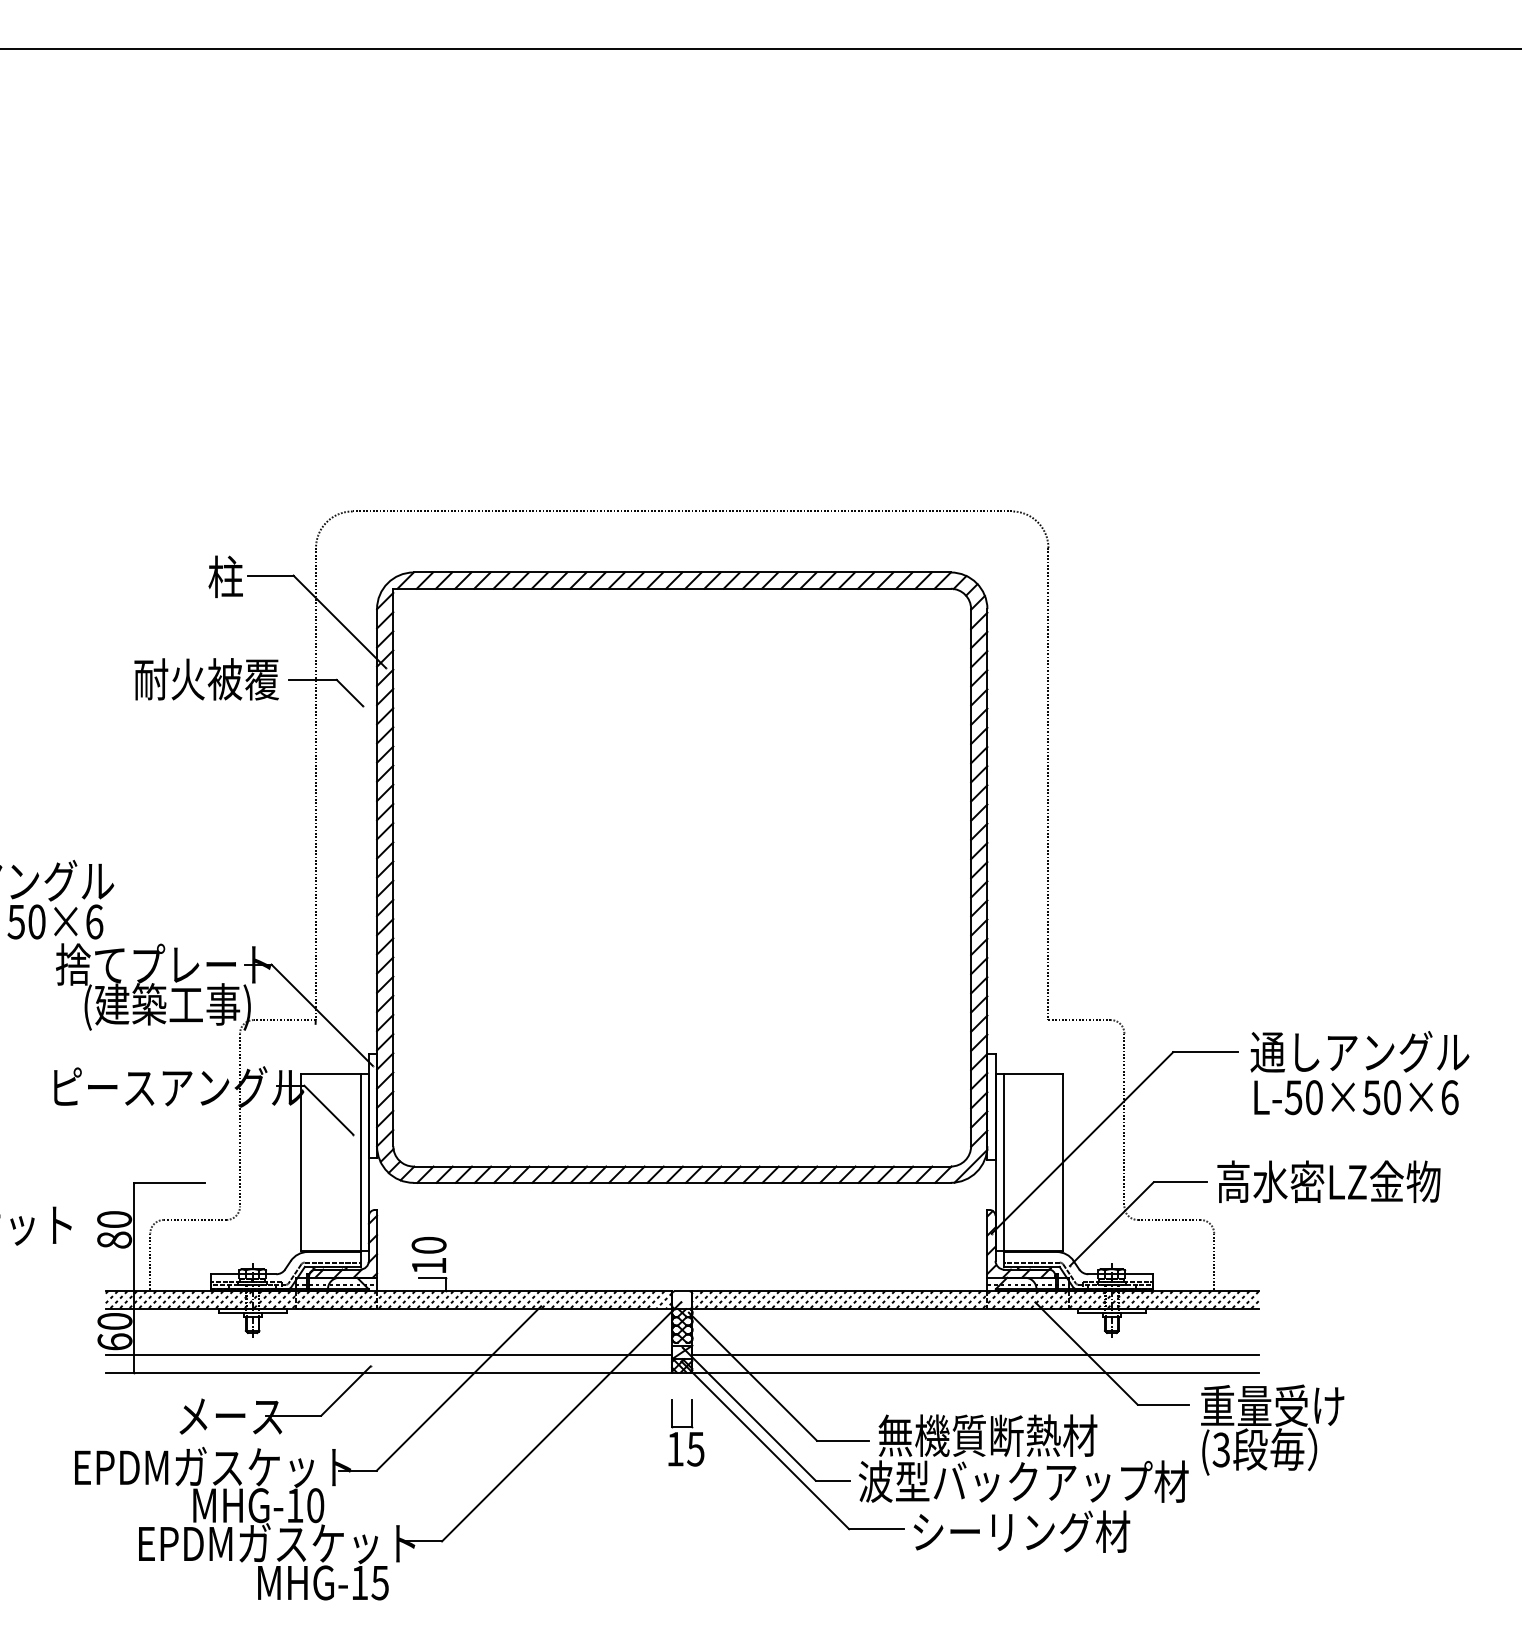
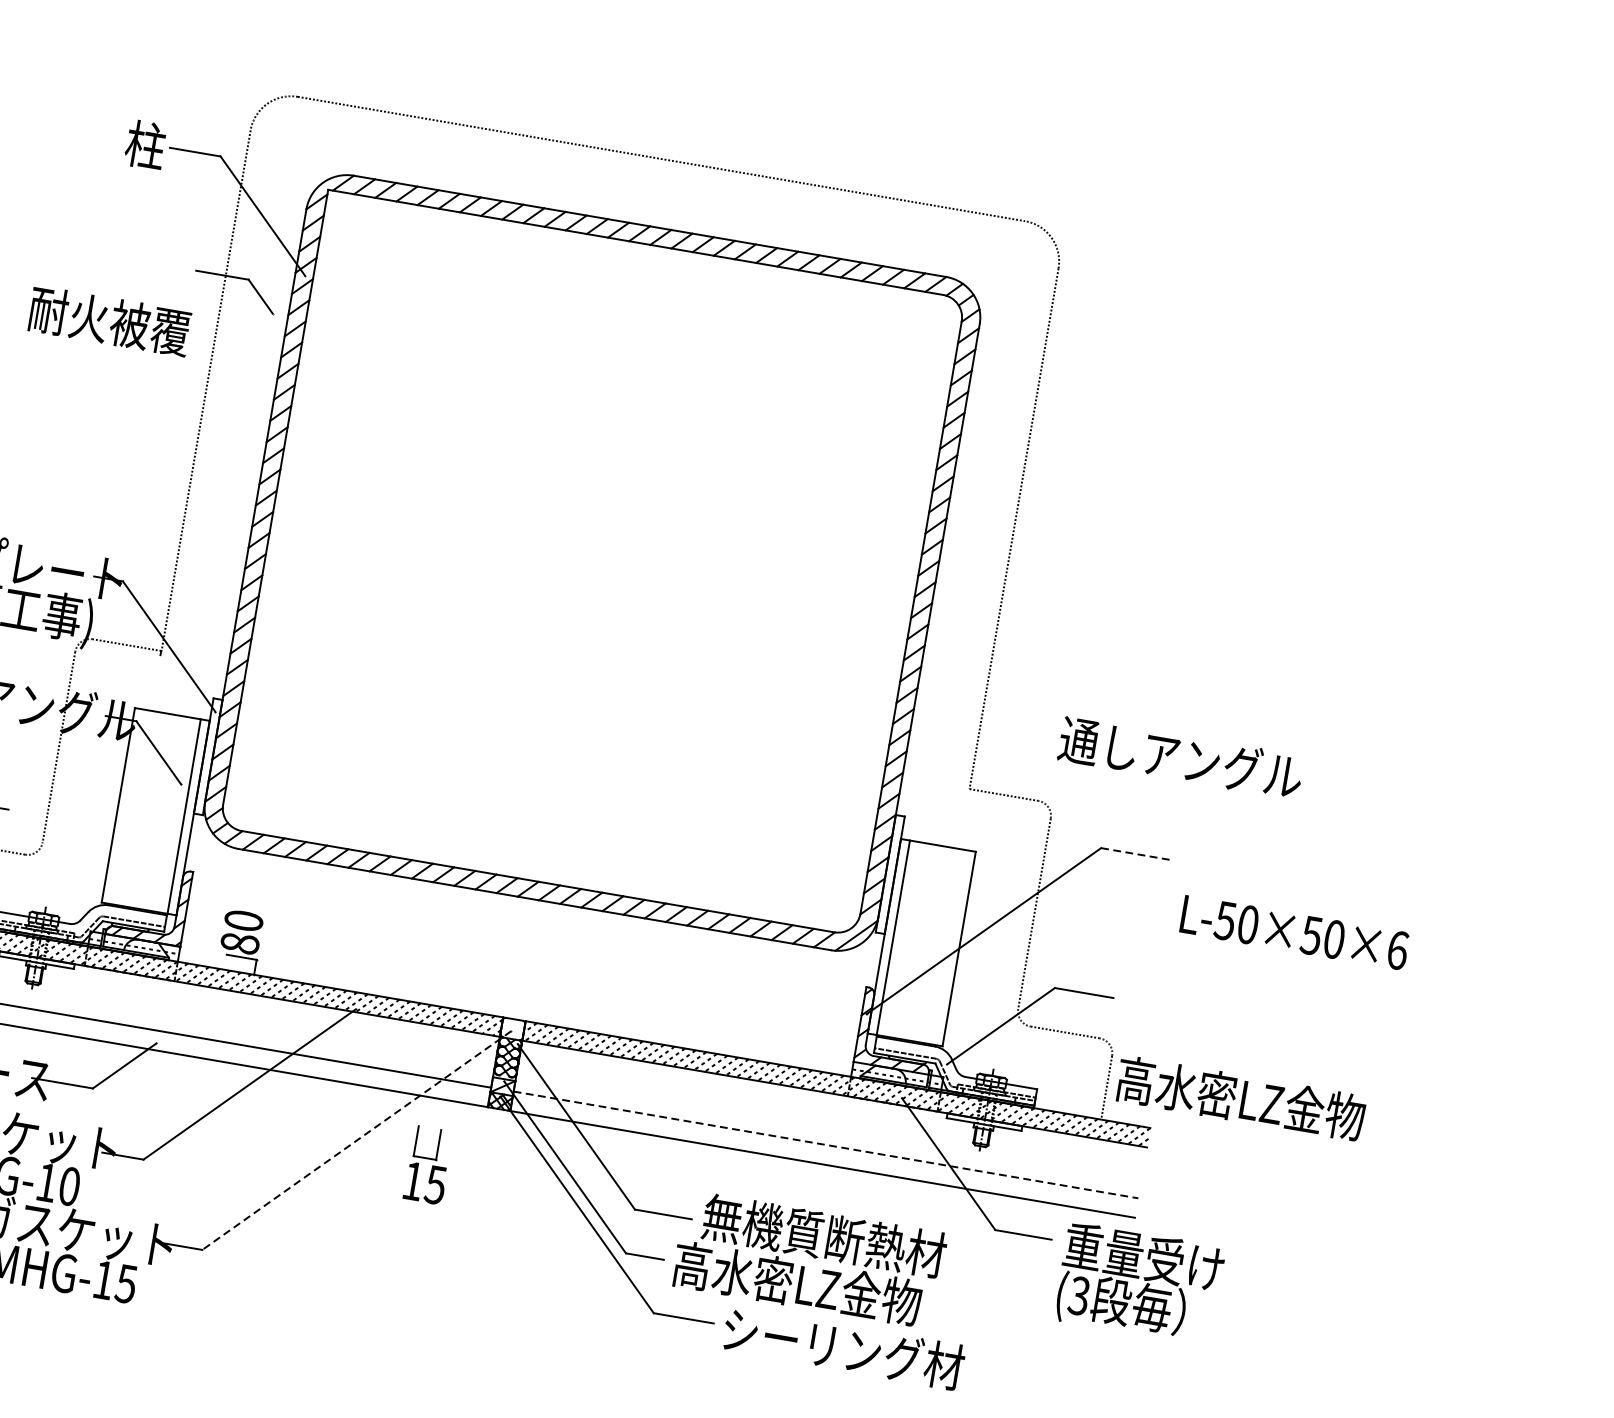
text: (206, 679) -> (109, 321), moved
text: (1359, 1051) -> (1180, 757), moved
line: (1206, 1052) -> (1137, 854), solid -> dashed
text: (1328, 1181) -> (1240, 1098), moved
text: (428, 1265) -> (239, 942), 10 -> 80
line: (976, 1355) -> (826, 1145), solid -> dashed
line: (561, 1422) -> (356, 1141), solid -> dashed
part: (686, 1432) -> (428, 1164), moved
text: (1023, 1481) -> (855, 1293), 波型バックアップ材 -> 高水密LZ金物

